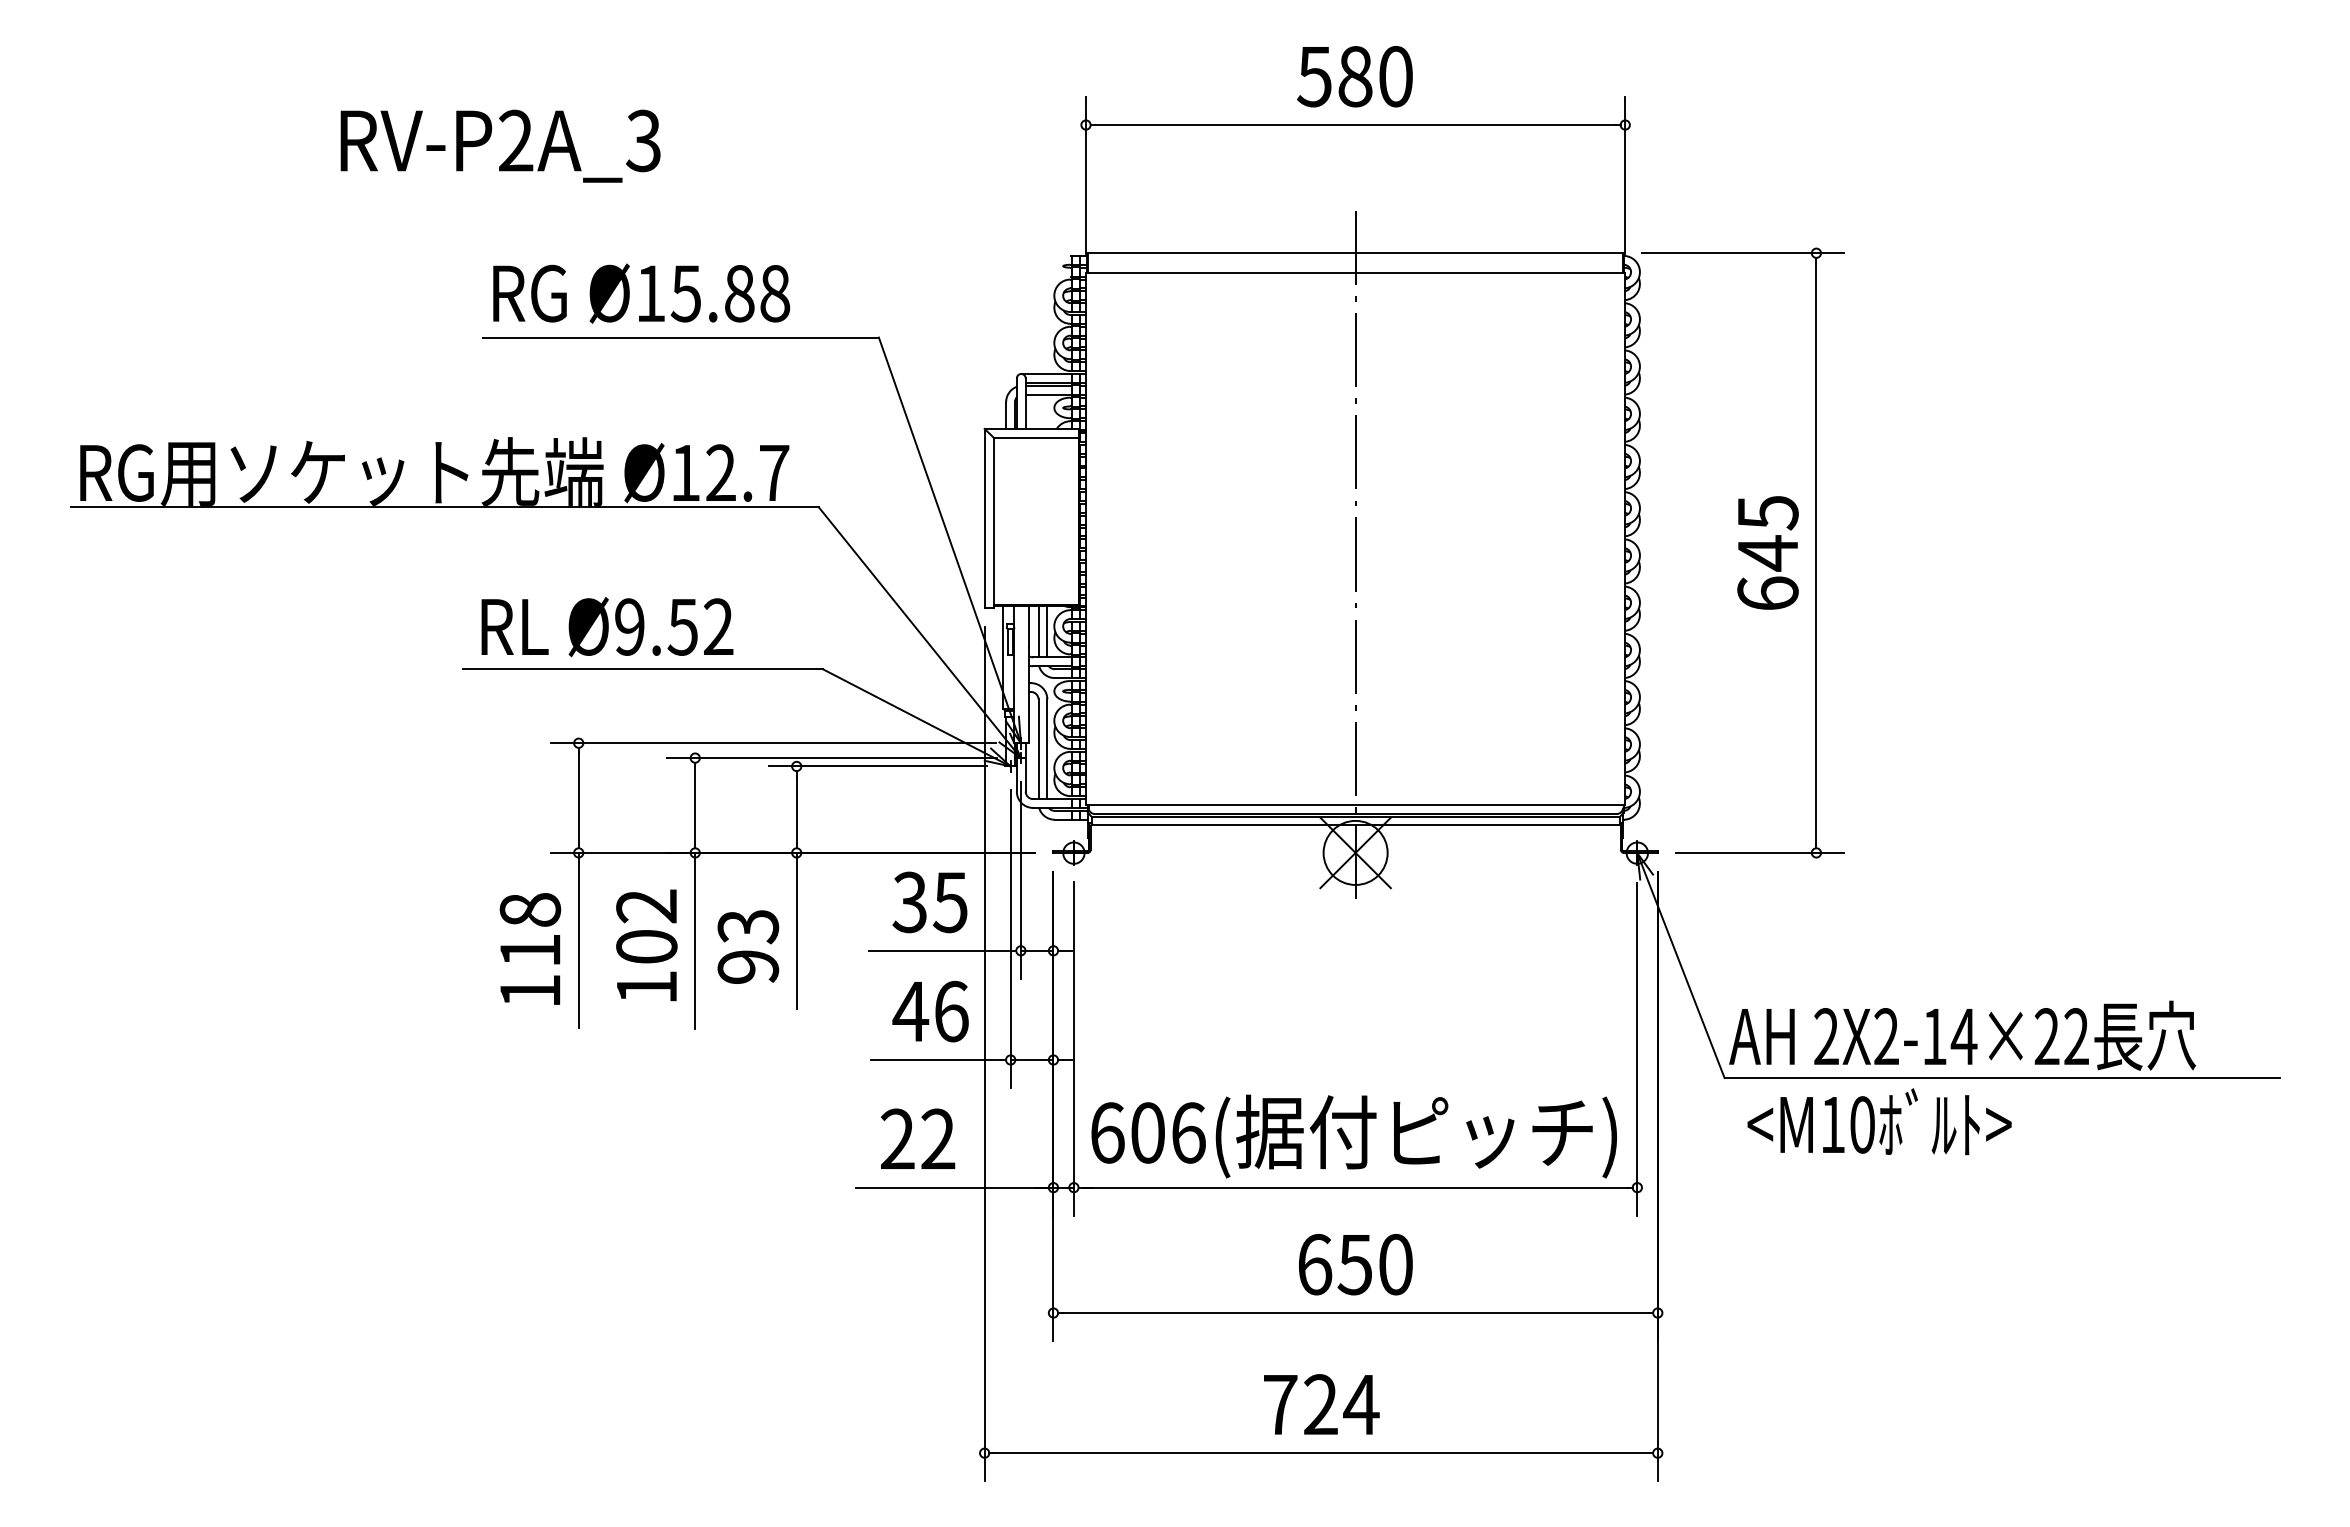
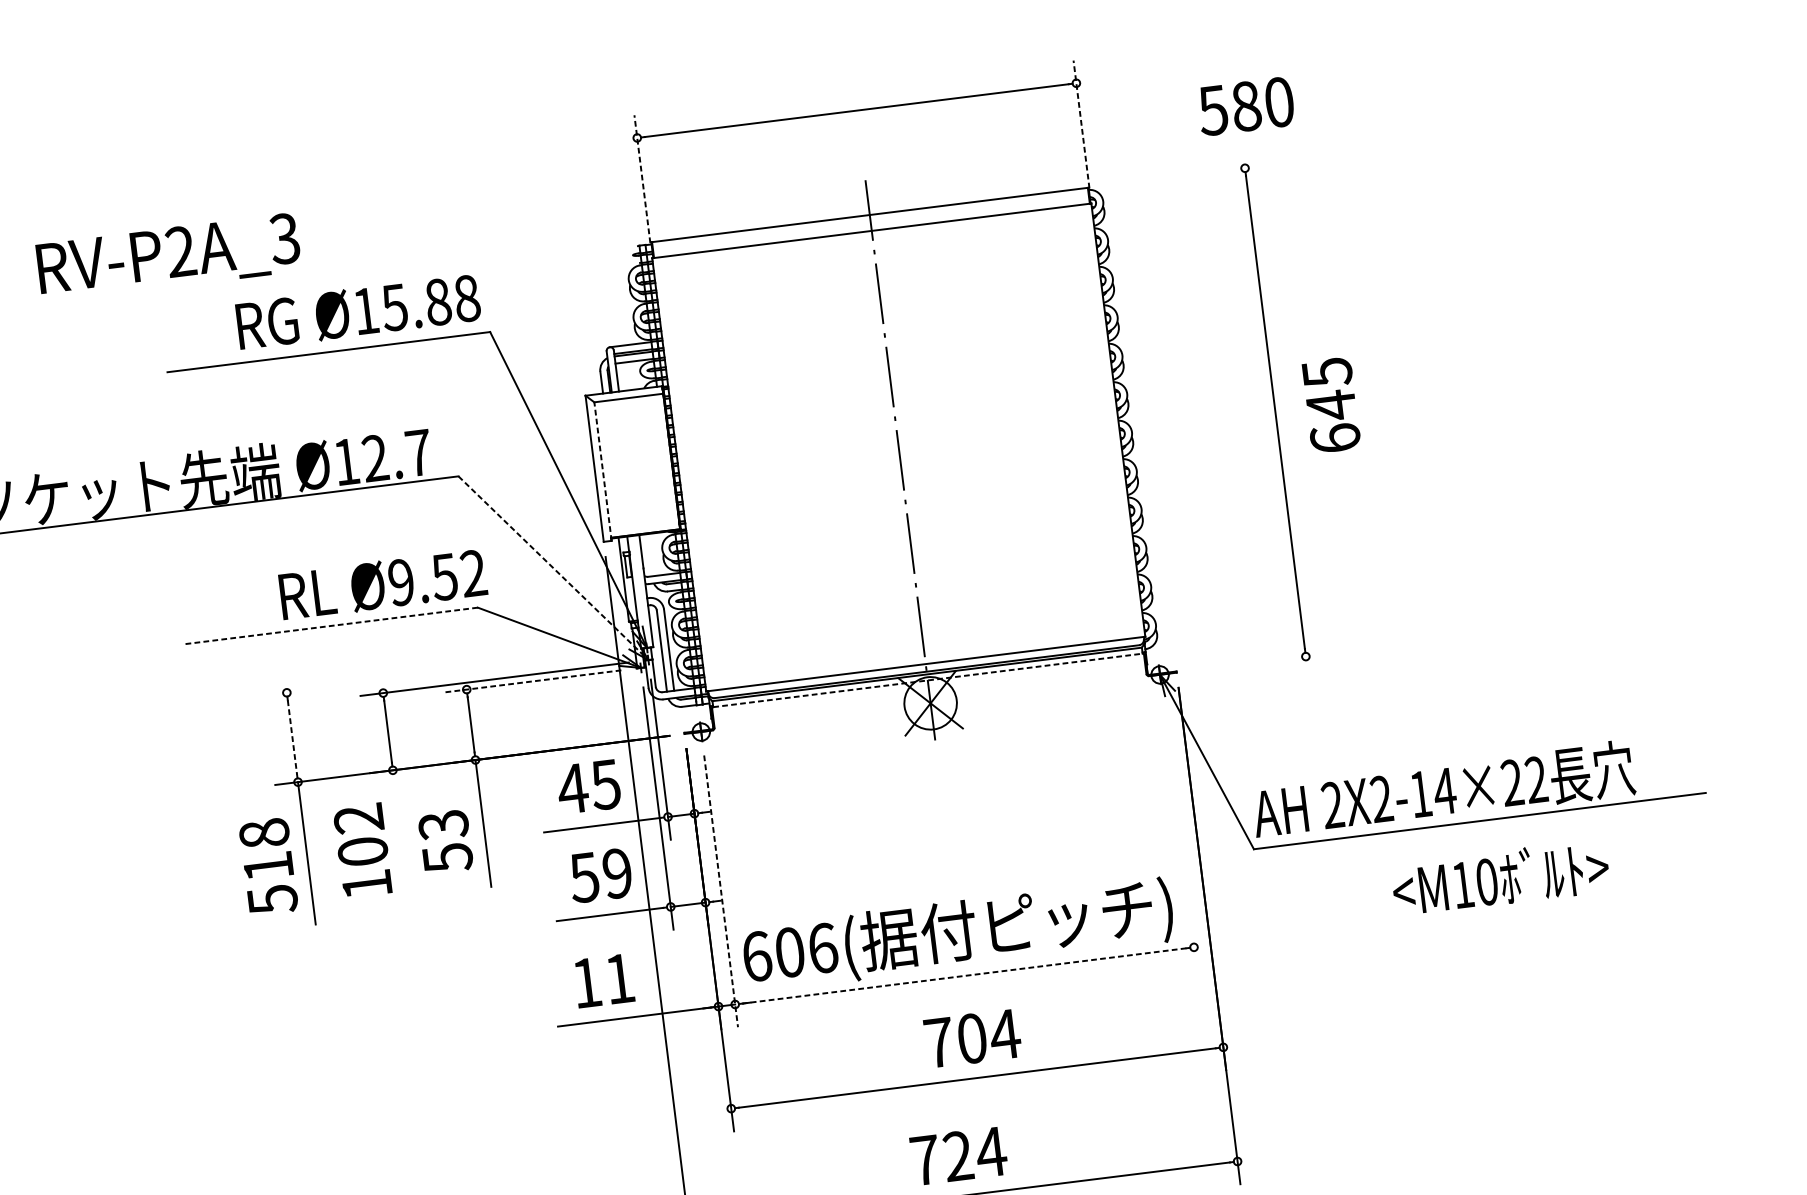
text: (1354, 76) -> (1245, 106), moved
text: (500, 145) -> (168, 257), moved
line: (1086, 175) -> (642, 179), solid -> dashed
line: (1625, 175) -> (1081, 124), solid -> dashed
line: (1742, 253) -> (1184, 175), removed
text: (641, 293) -> (358, 312), moved
line: (994, 522) -> (603, 470), solid -> dashed
text: (1767, 552) -> (1330, 405), moved
text: (607, 627) -> (383, 585), moved
line: (1038, 631) -> (649, 555), removed
line: (1047, 631) -> (657, 554), removed
line: (920, 633) -> (554, 568), solid -> dashed
line: (642, 669) -> (331, 626), solid -> dashed
line: (773, 743) -> (445, 673), removed
line: (877, 766) -> (532, 681), solid -> dashed
line: (578, 798) -> (292, 737), solid -> dashed
line: (1355, 824) -> (927, 680), solid -> dashed
line: (1760, 852) -> (1260, 661), removed
text: (909, 902) -> (572, 788), 35 -> 45
line: (695, 940) -> (401, 841), removed
text: (748, 967) -> (447, 858), 93 -> 53
text: (530, 991) -> (272, 899), 118 -> 518
text: (930, 1011) -> (600, 875), 46 -> 59
line: (1073, 1048) -> (720, 891), solid -> dashed
line: (1637, 1049) -> (1180, 834), removed
text: (1879, 1121) -> (1500, 877), moved
text: (917, 1138) -> (602, 980), 22 -> 11
line: (1355, 1187) -> (964, 975), solid -> dashed
text: (1356, 1264) -> (973, 1038), 650 -> 704

